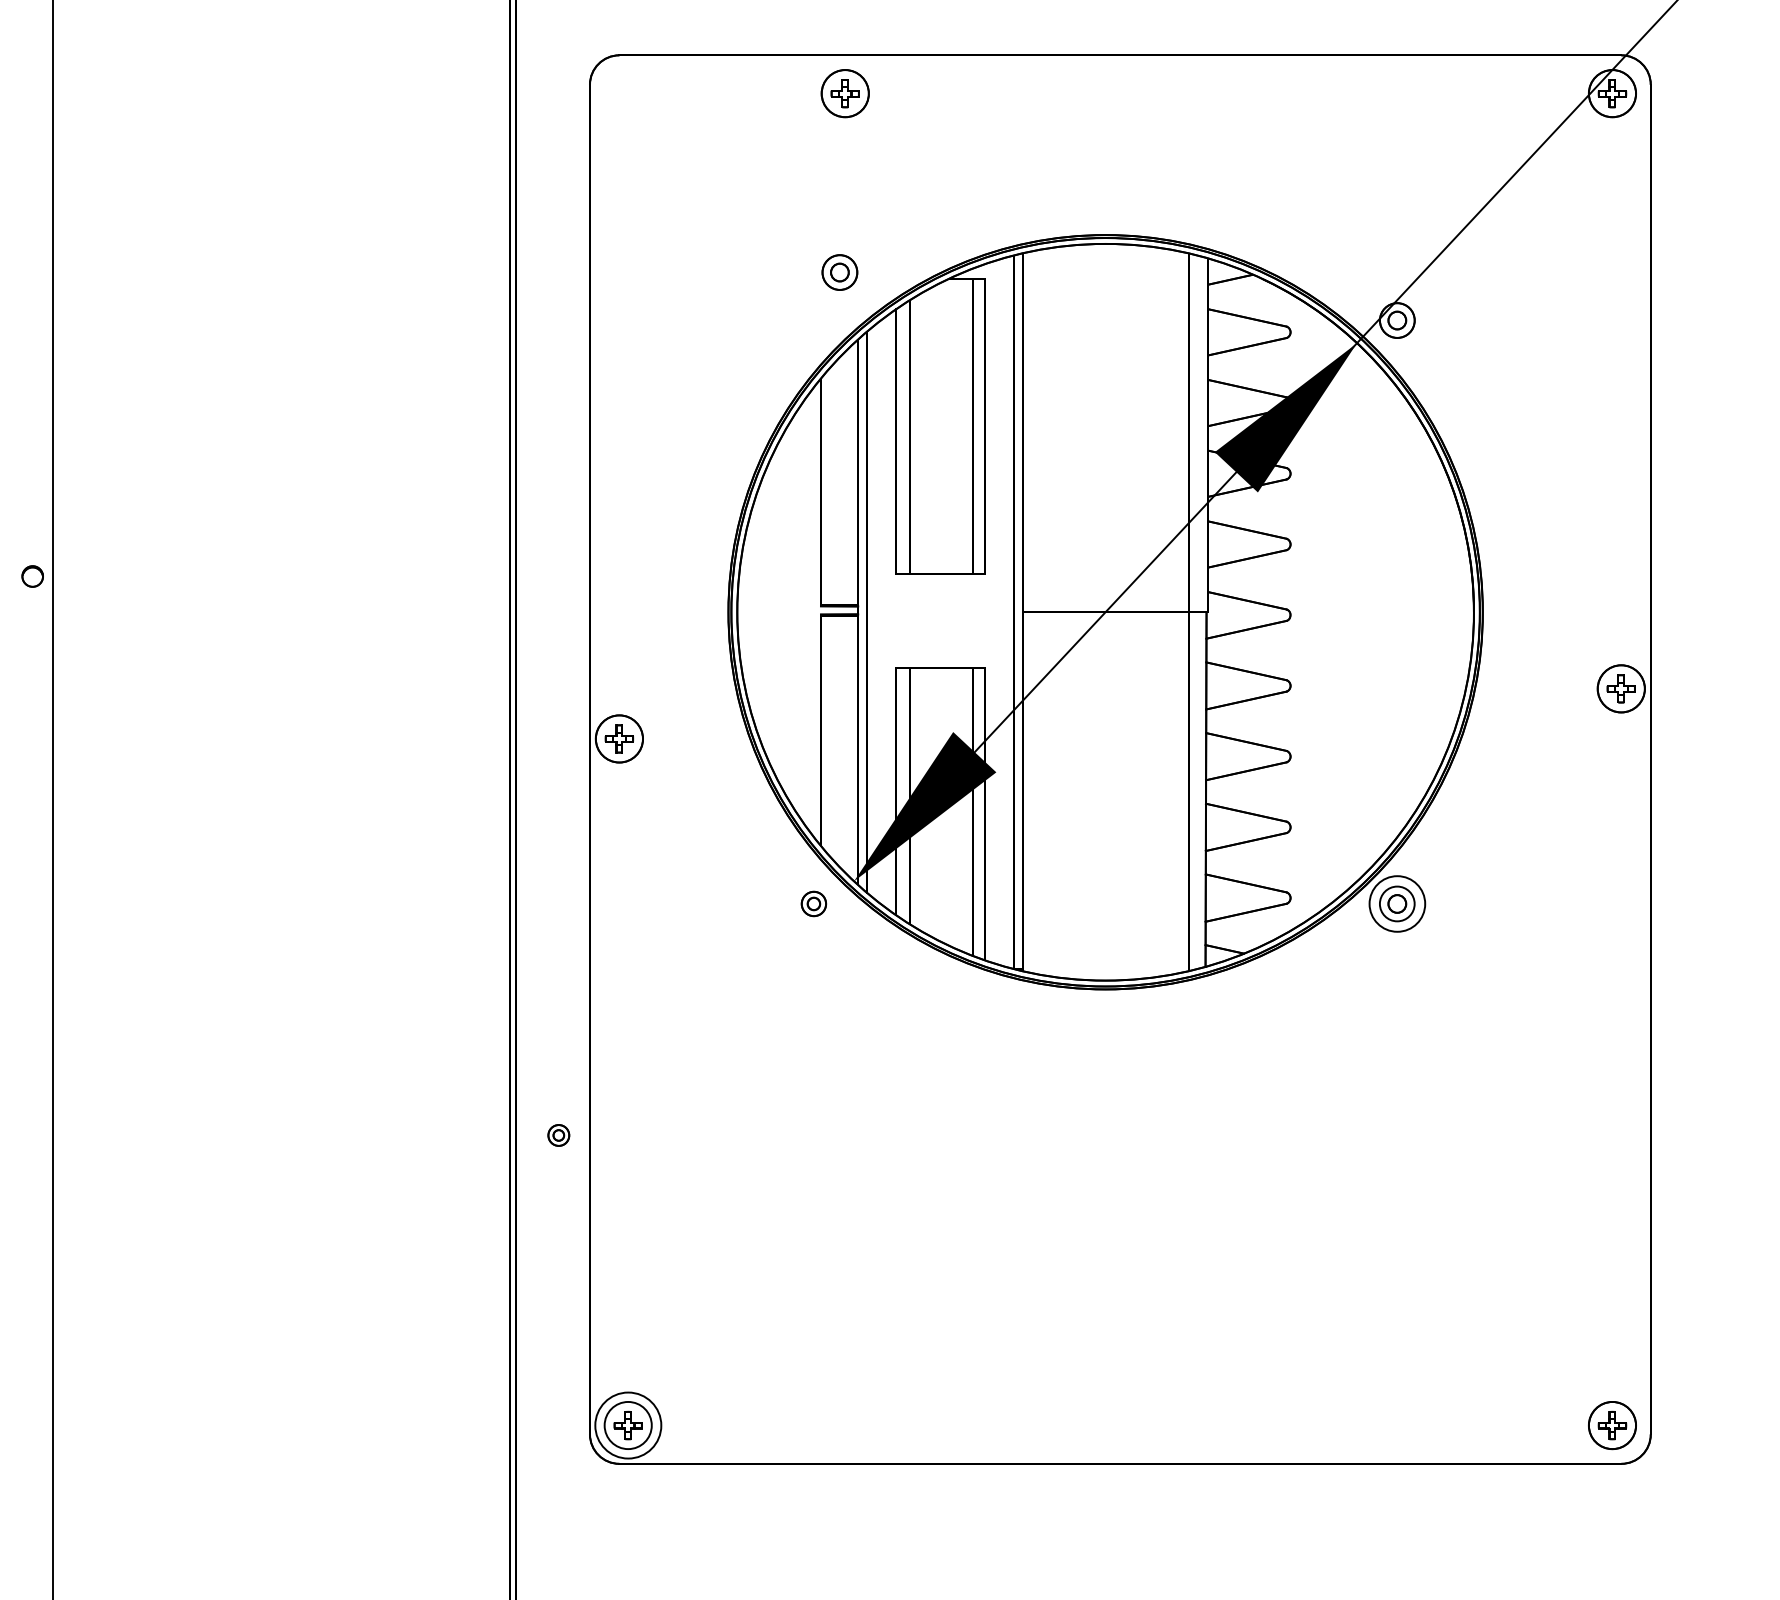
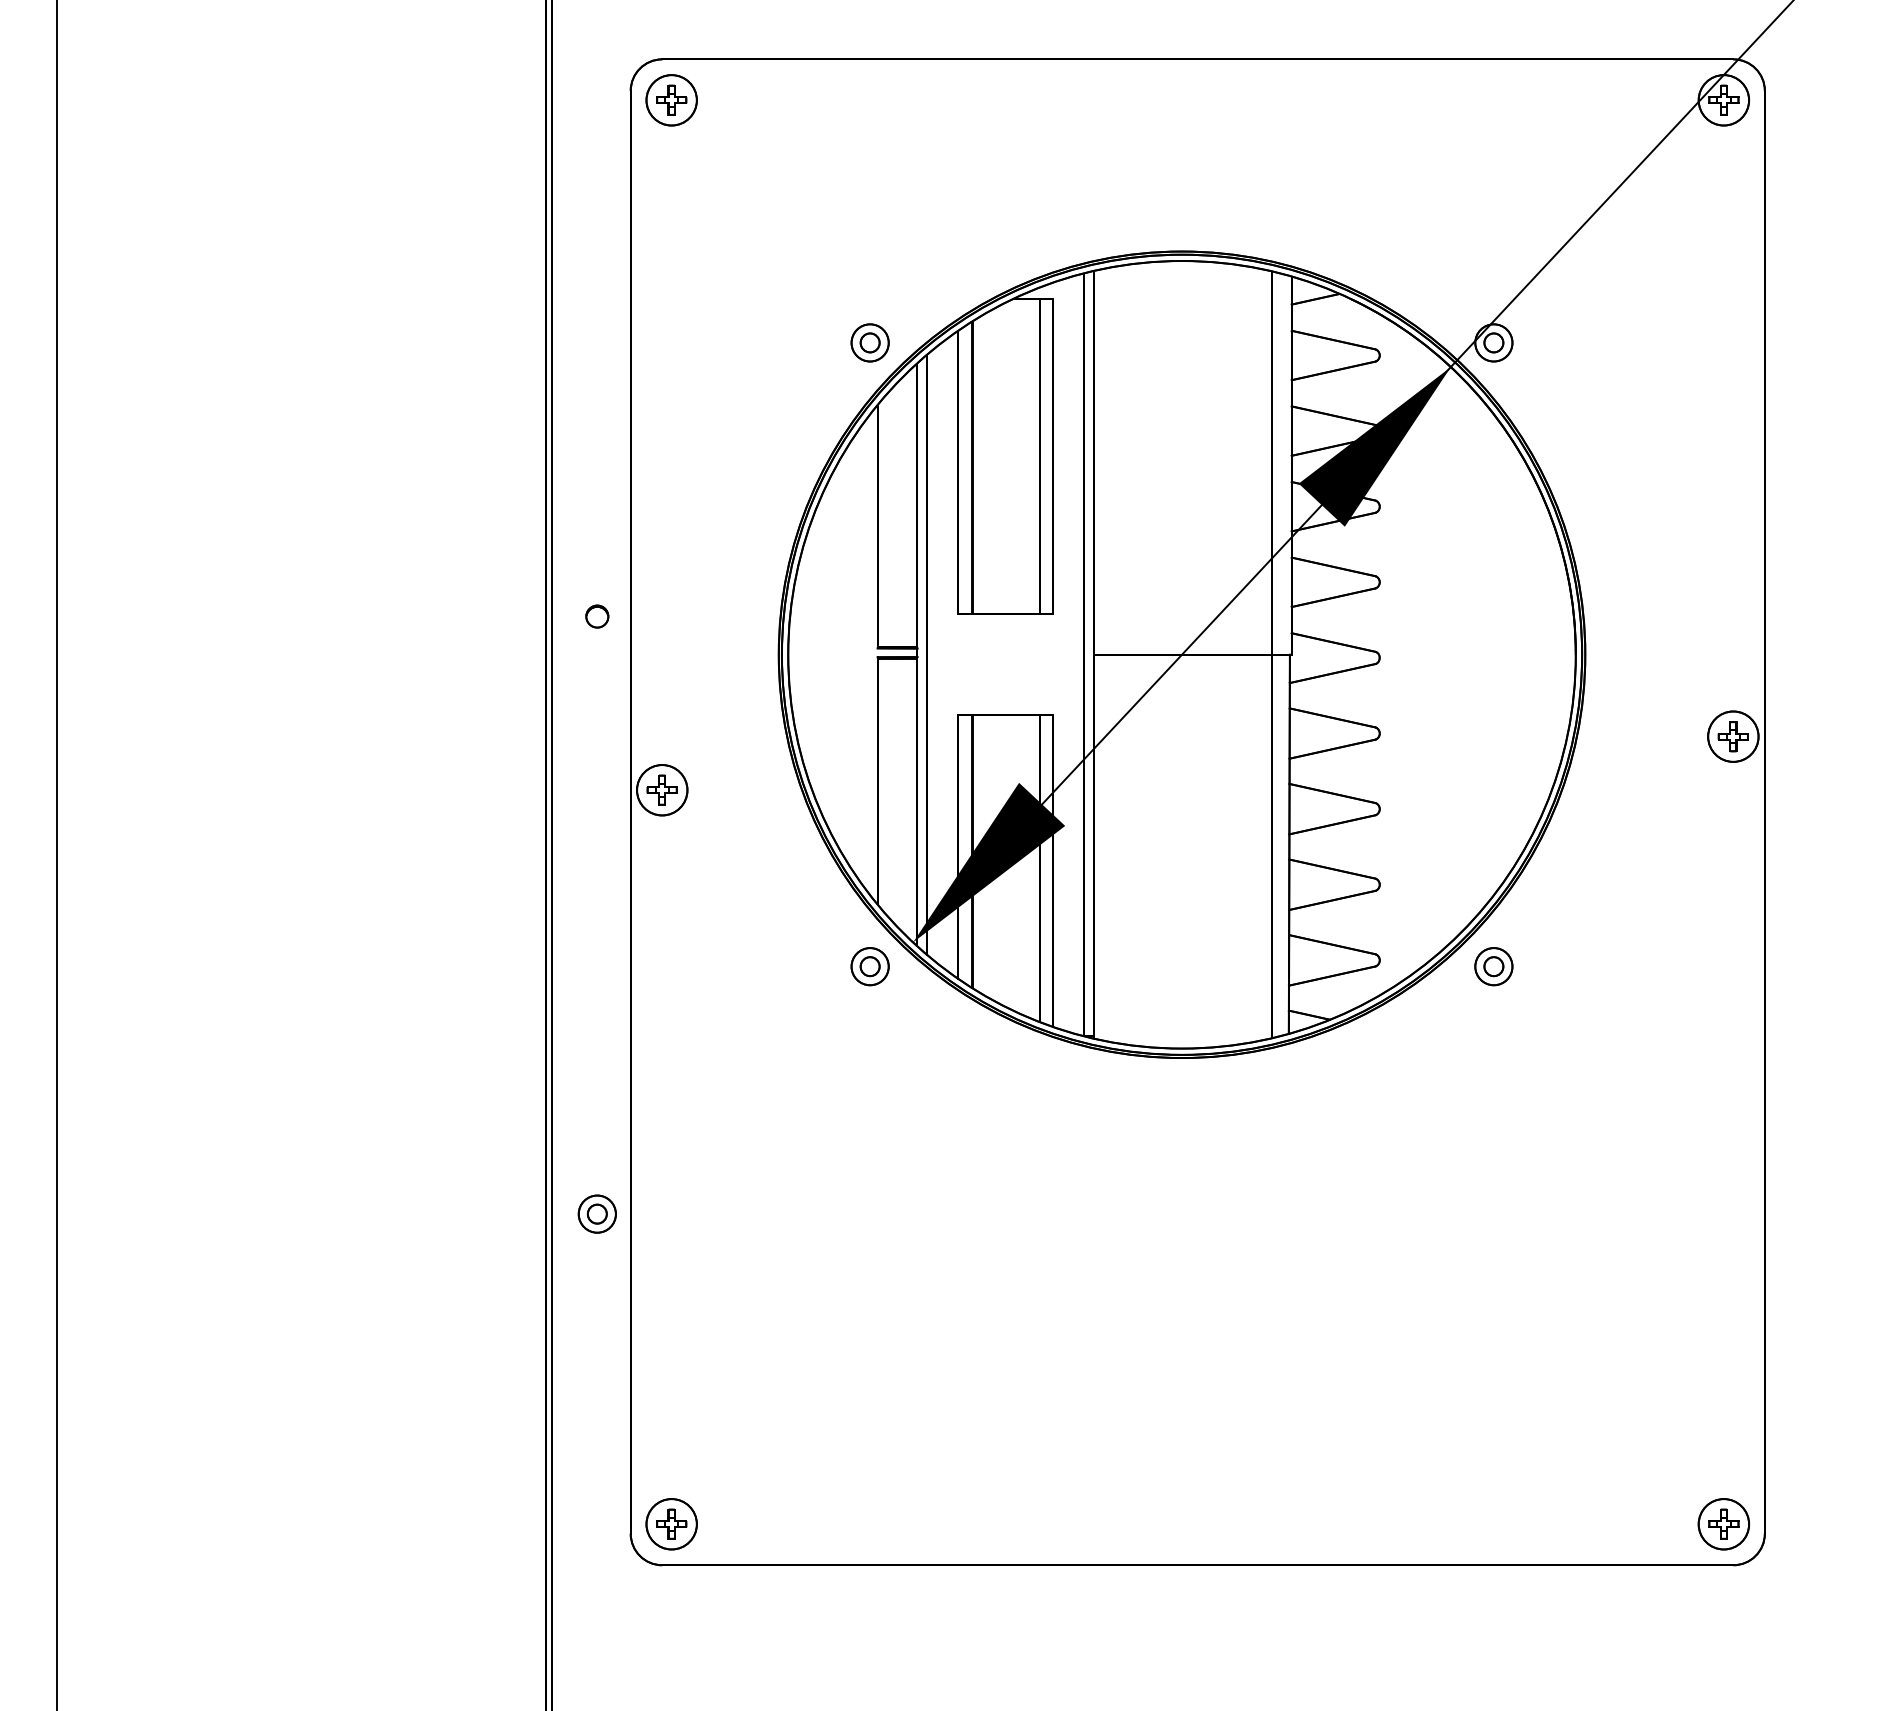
part: (844, 93) -> (670, 100), moved
part: (839, 272) -> (869, 342), moved
circle: (32, 576) -> (597, 616), moved
part: (813, 903) -> (869, 966), size x1.43
circle: (1397, 903) -> (1494, 966), size x0.62
part: (558, 1135) -> (597, 1214), size x1.67
circle: (627, 1425) -> (670, 1524), size x0.71

